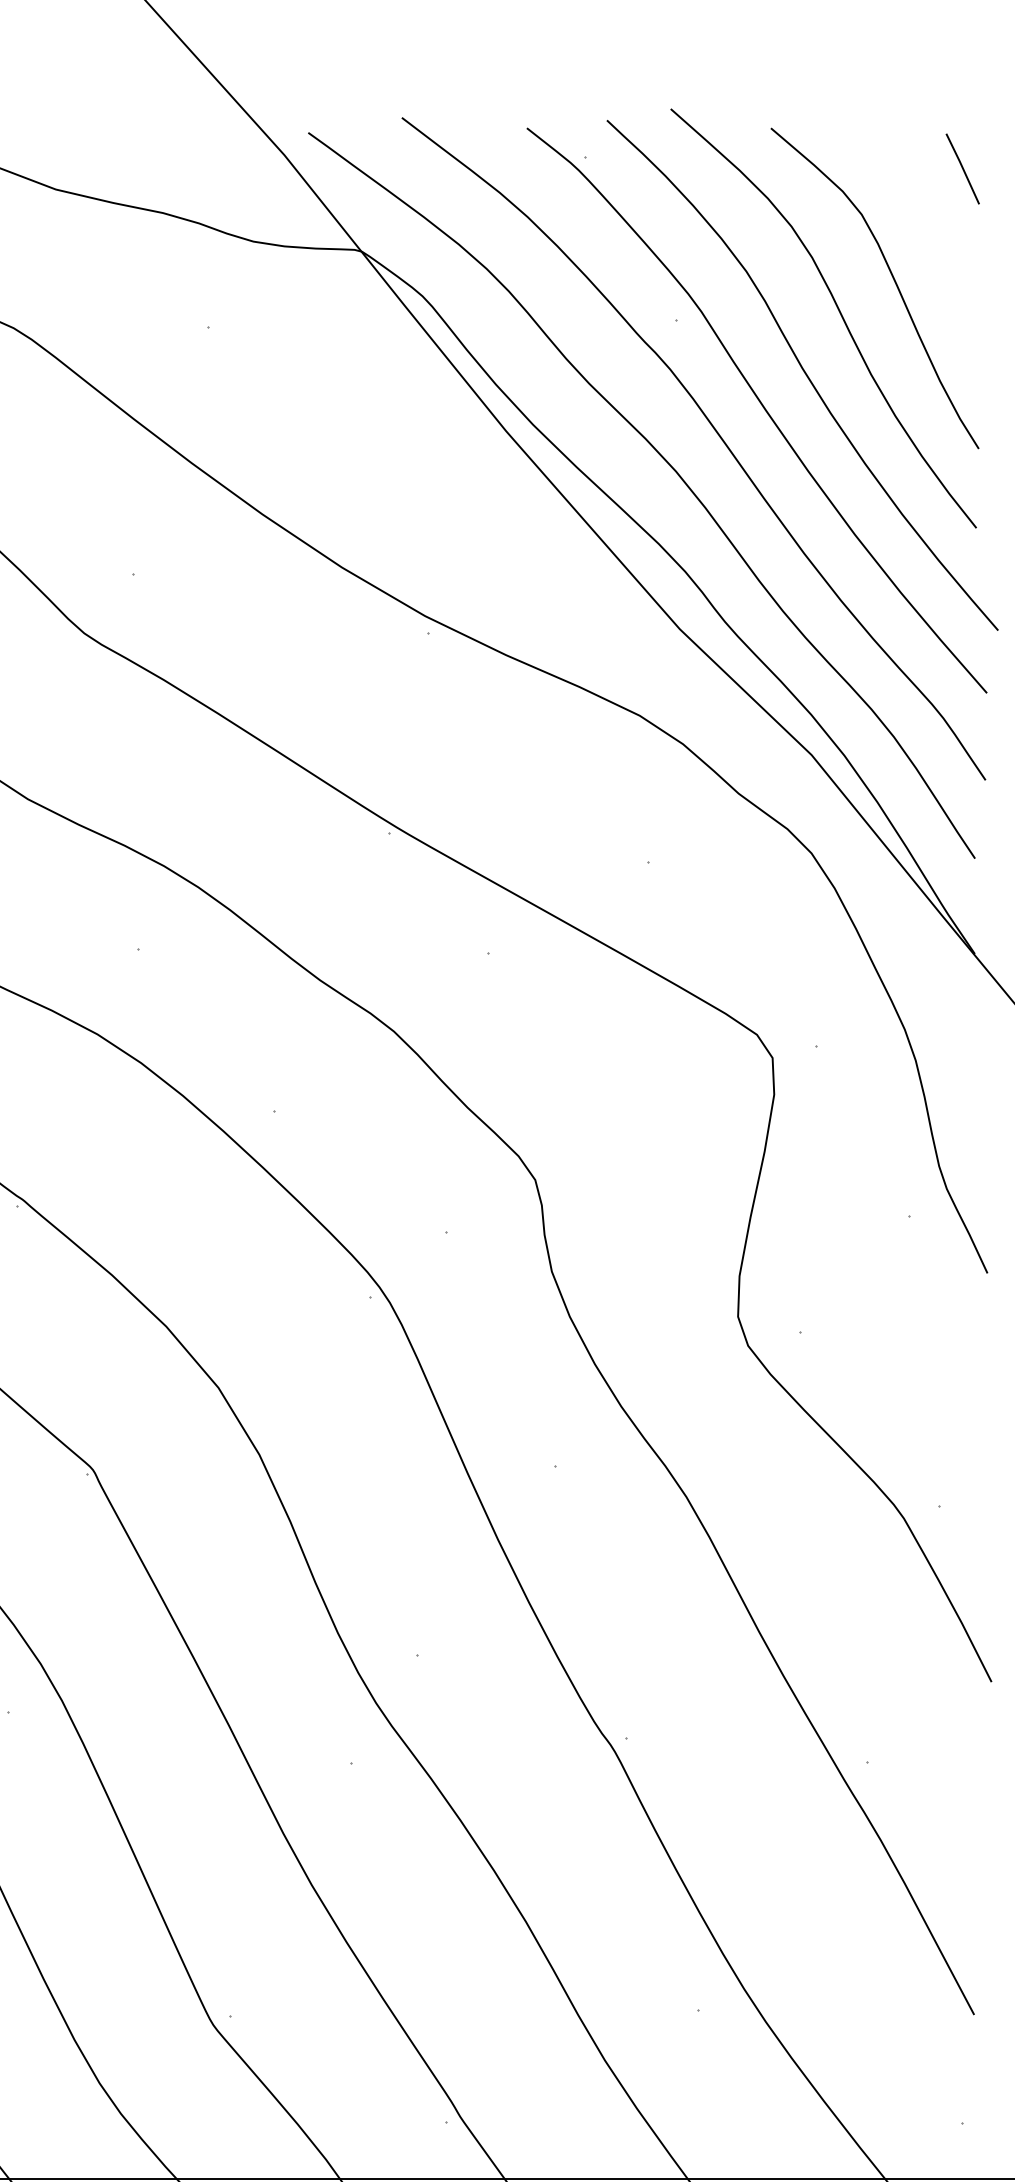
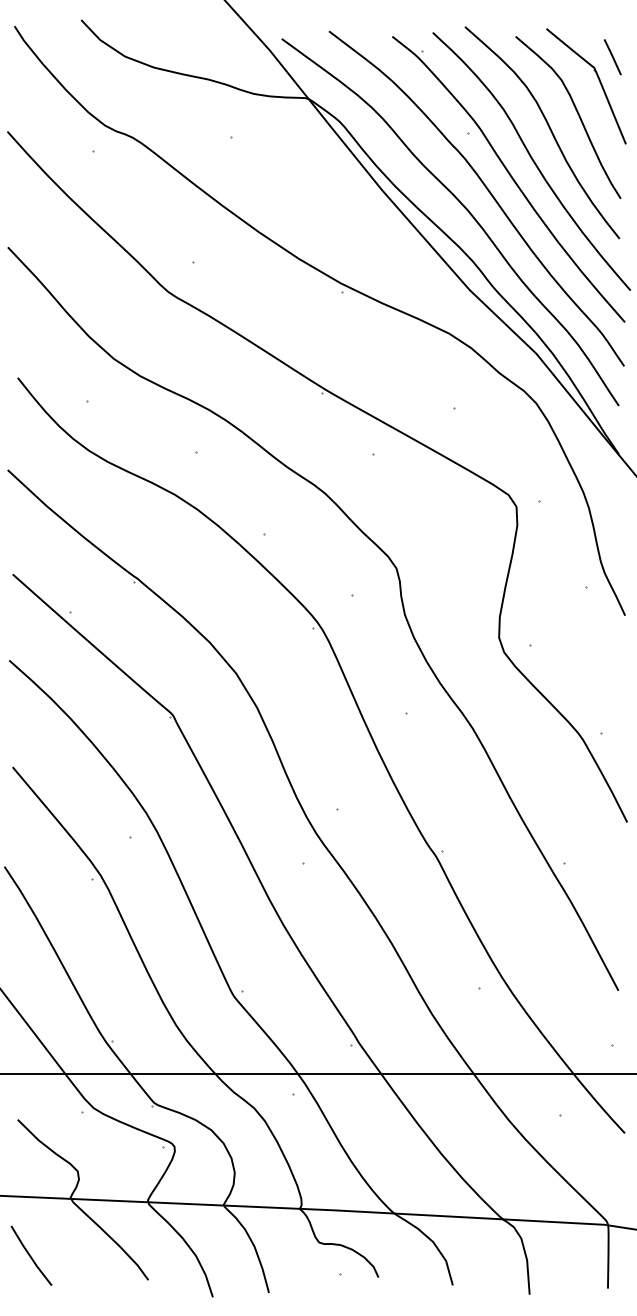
part: (934, 215) -> (598, 80), added

